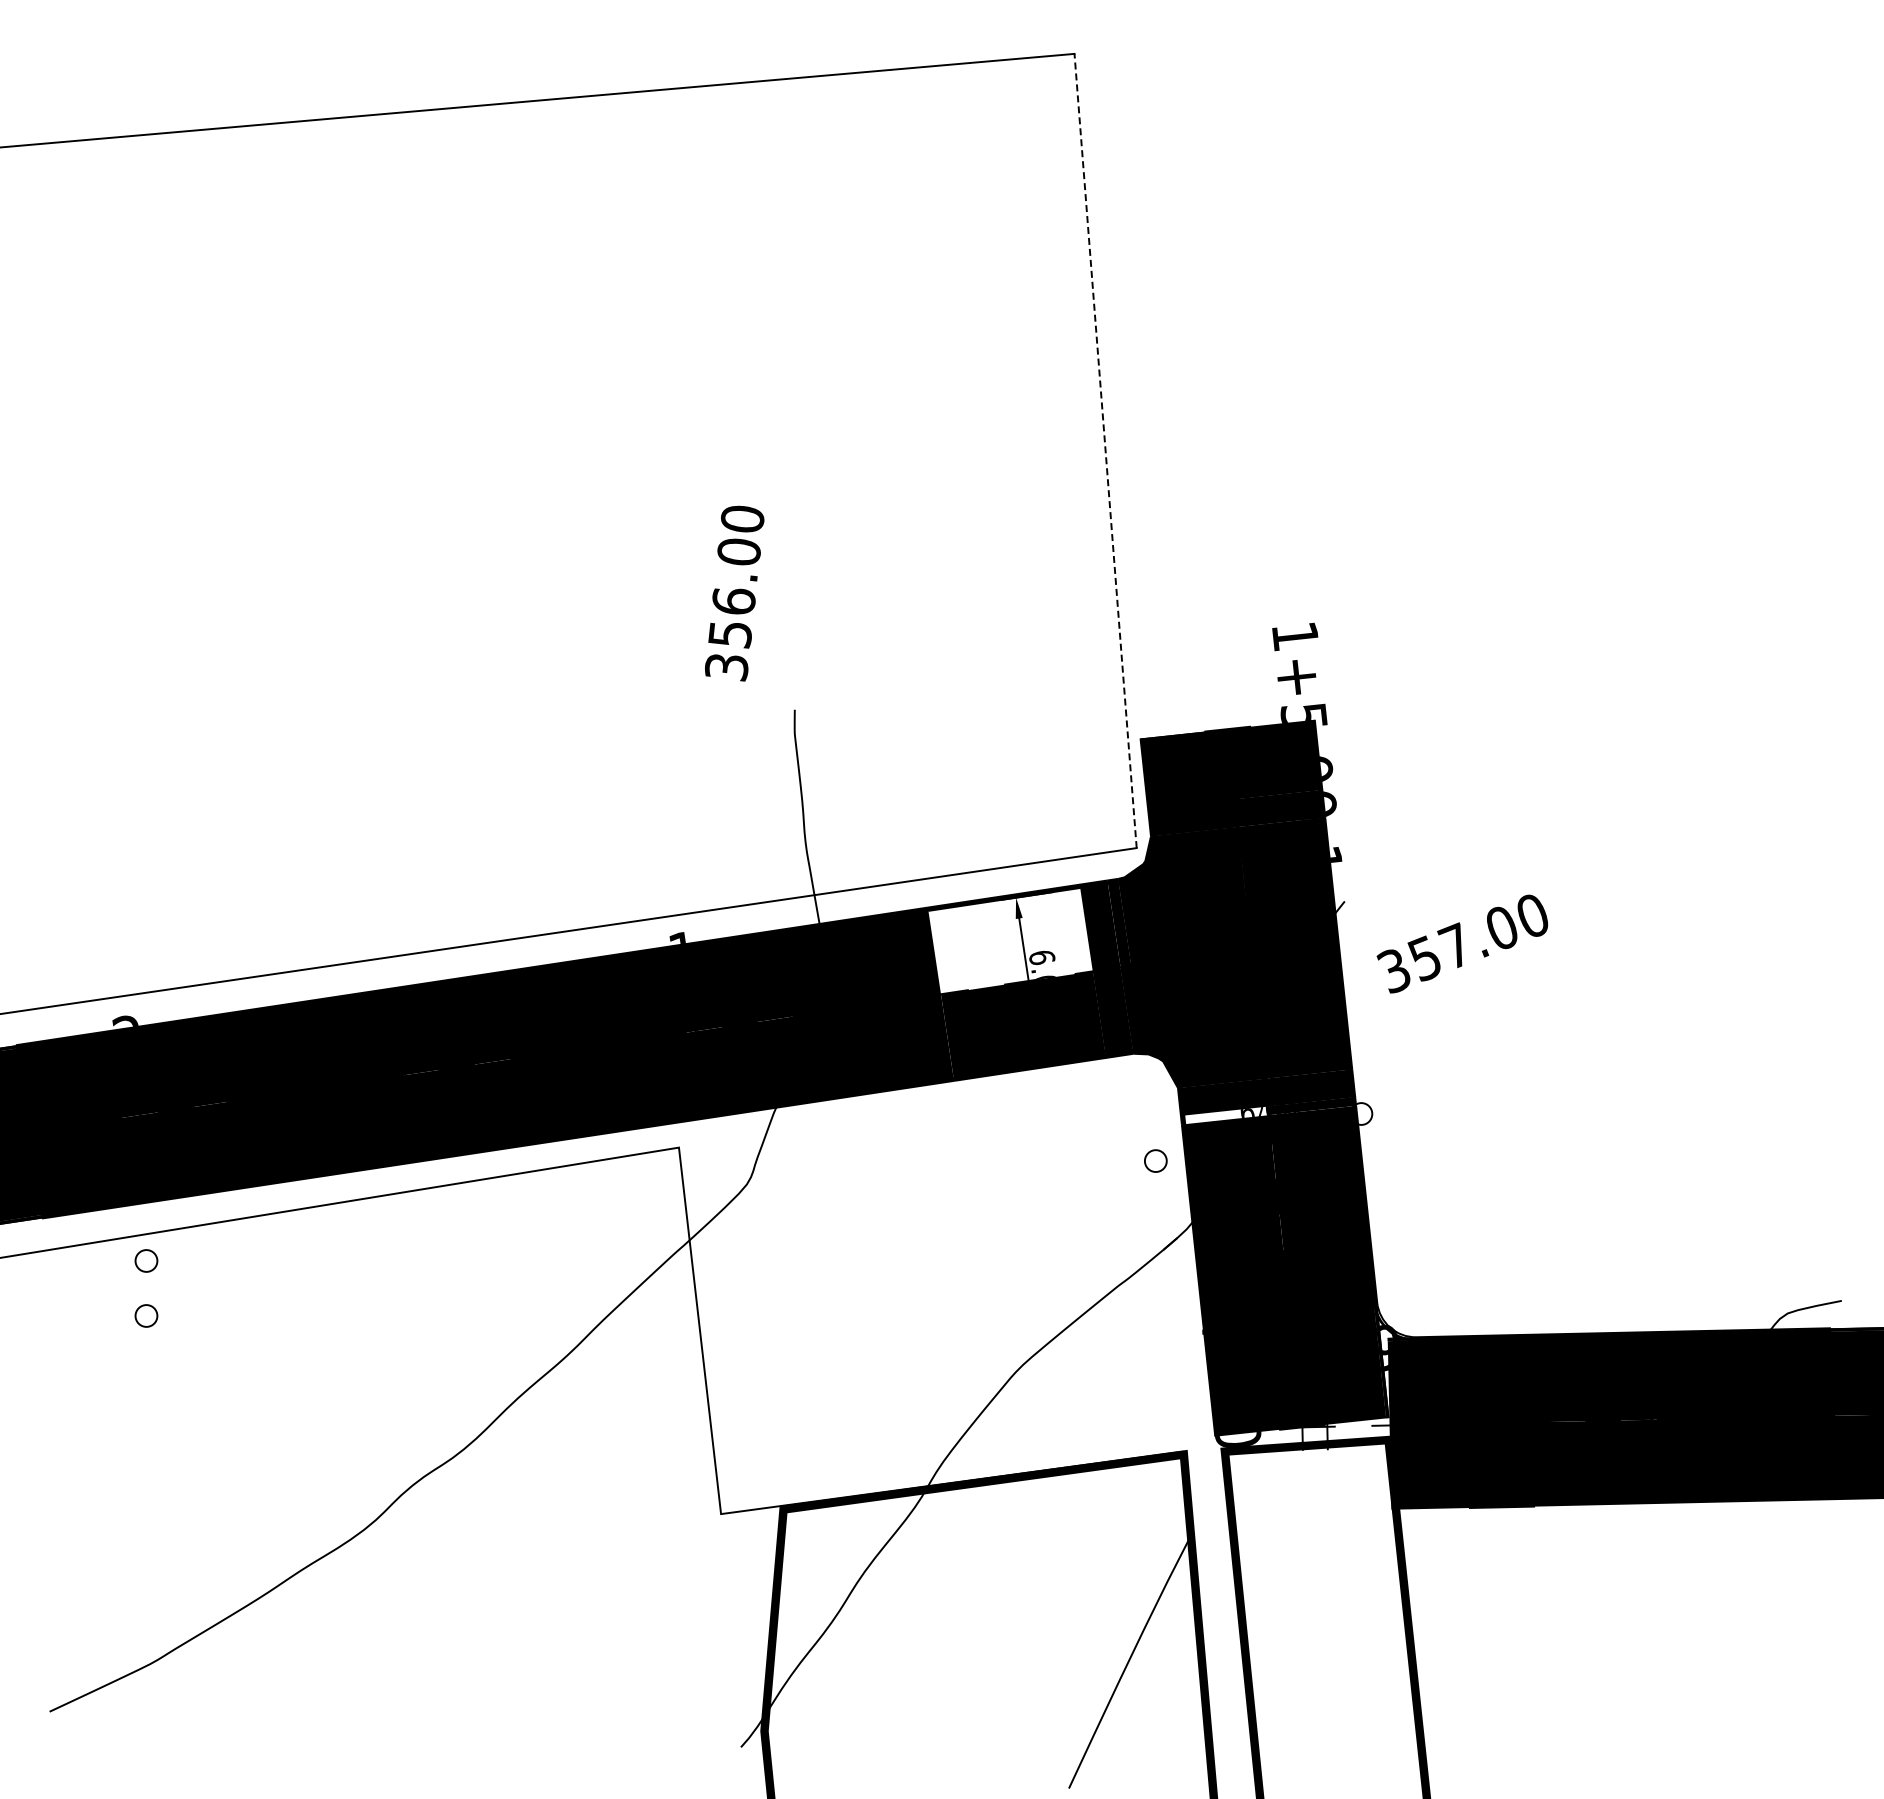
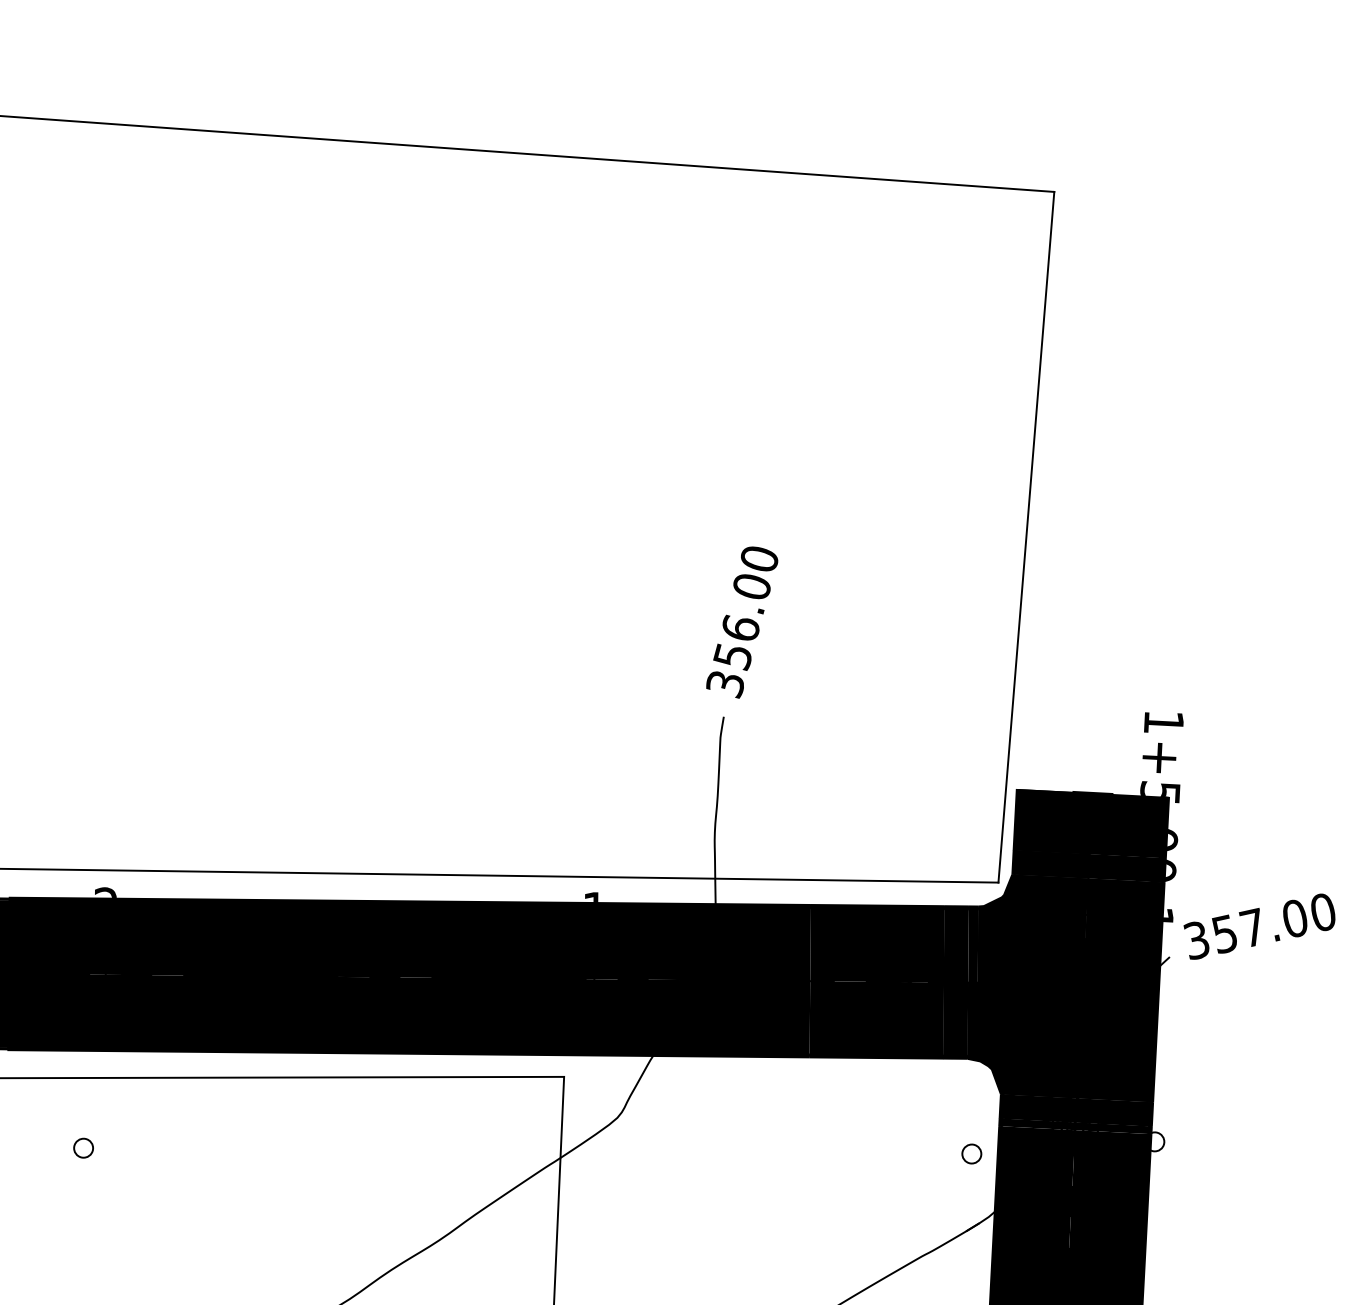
line: (1105, 450) -> (1026, 536), dashed -> solid
text: (734, 593) -> (742, 621), moved
fill: (1010, 940) -> (877, 944), added
text: (1462, 943) -> (1259, 926), moved
fill: (1226, 1115) -> (1038, 1124), added
circle: (146, 1260) -> (91, 1100), removed

